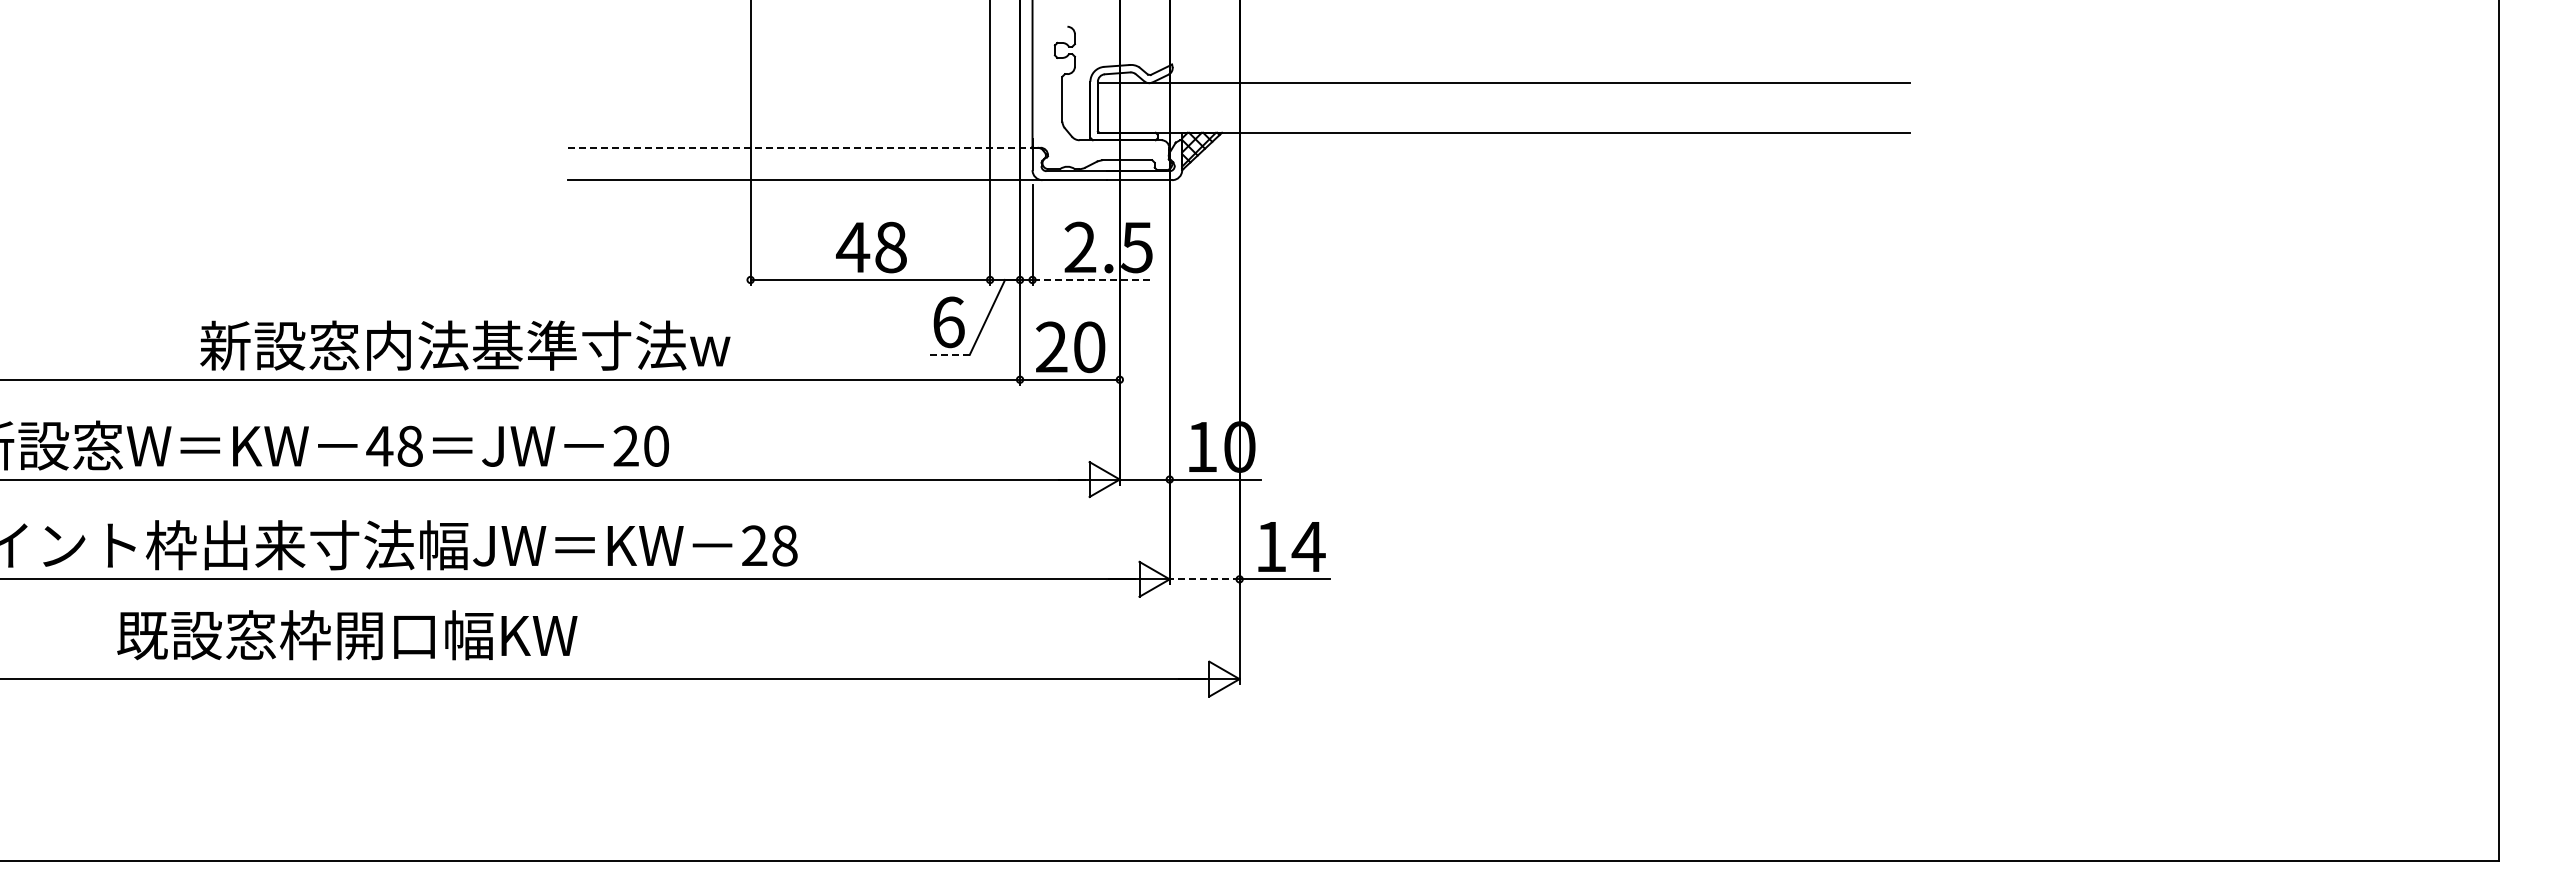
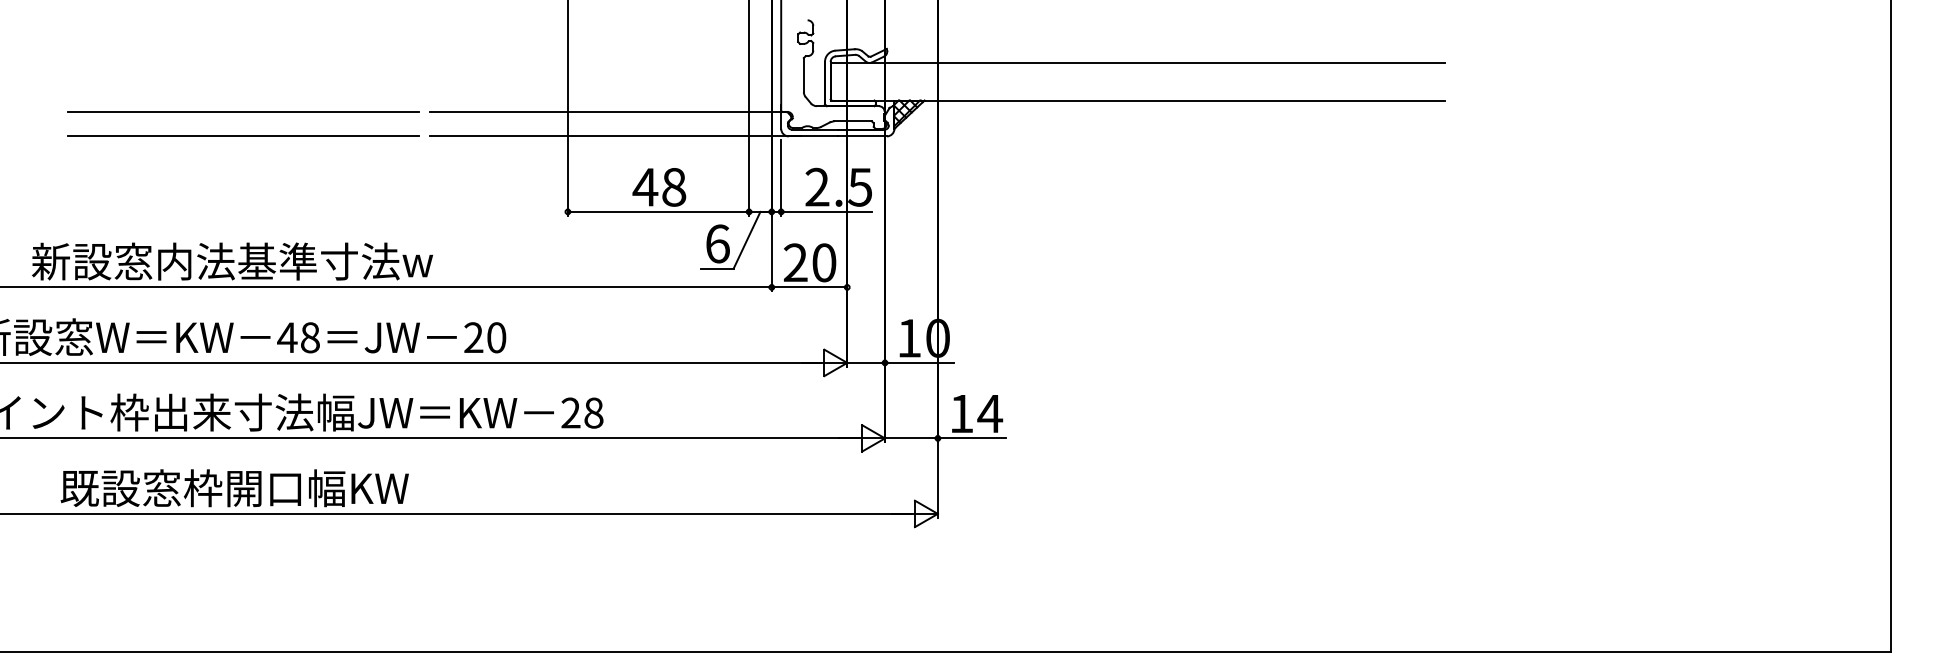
line: (321, 147) -> (243, 111), added
line: (801, 147) -> (606, 111), dashed -> solid
line: (321, 180) -> (243, 136), added
line: (1093, 279) -> (827, 211), dashed -> solid
text: (465, 345) -> (232, 261), moved
line: (948, 354) -> (717, 268), dashed -> solid
line: (1204, 579) -> (911, 438), dashed -> solid
text: (347, 635) -> (234, 488), moved

